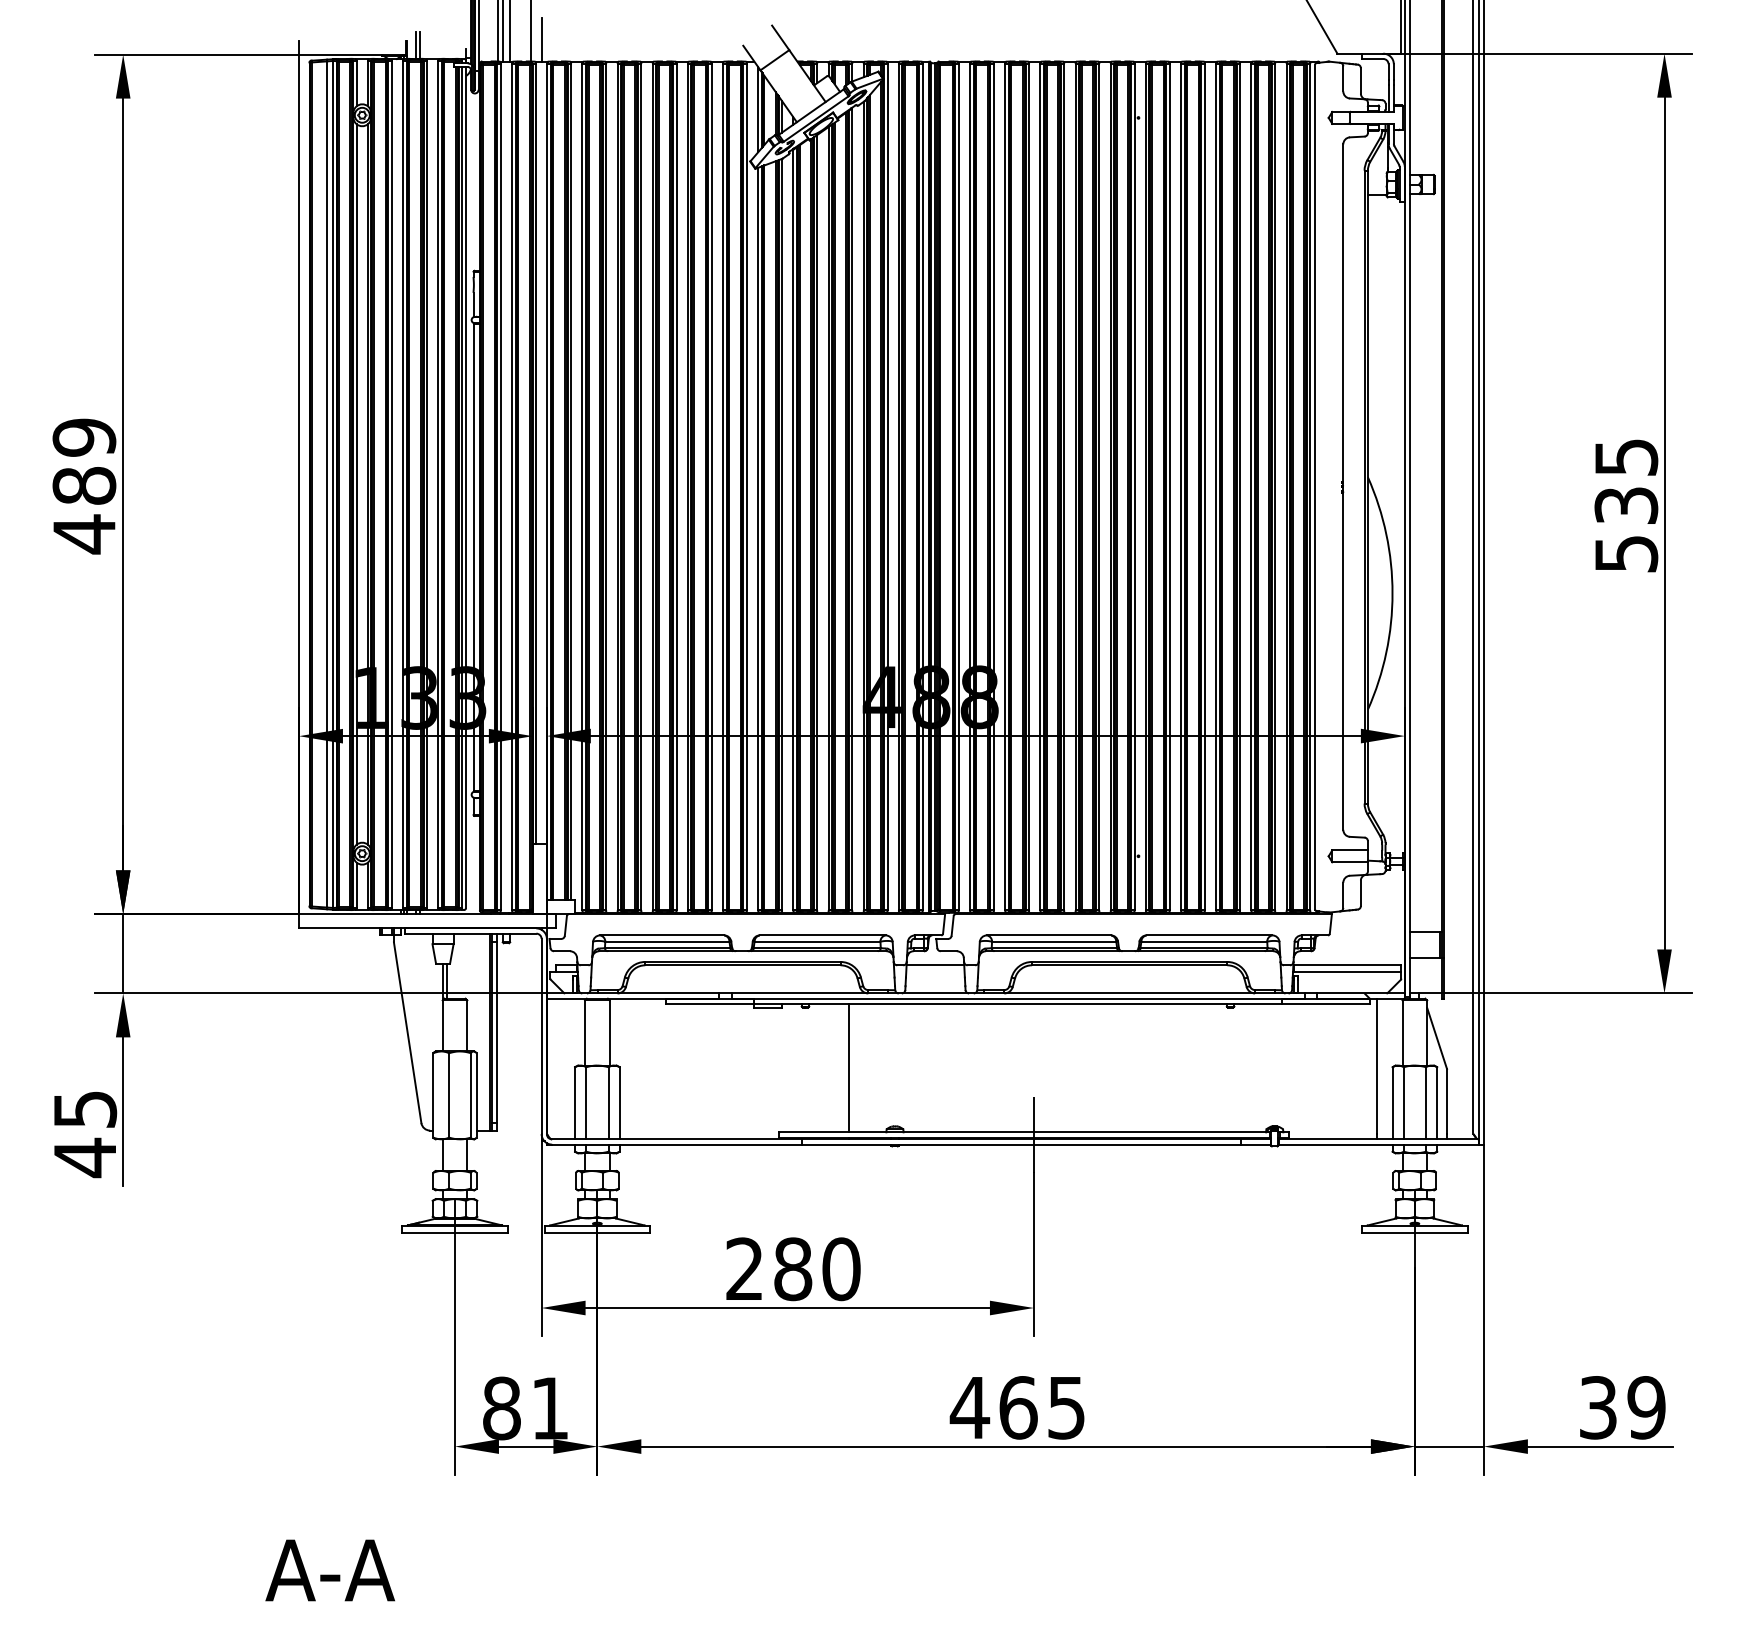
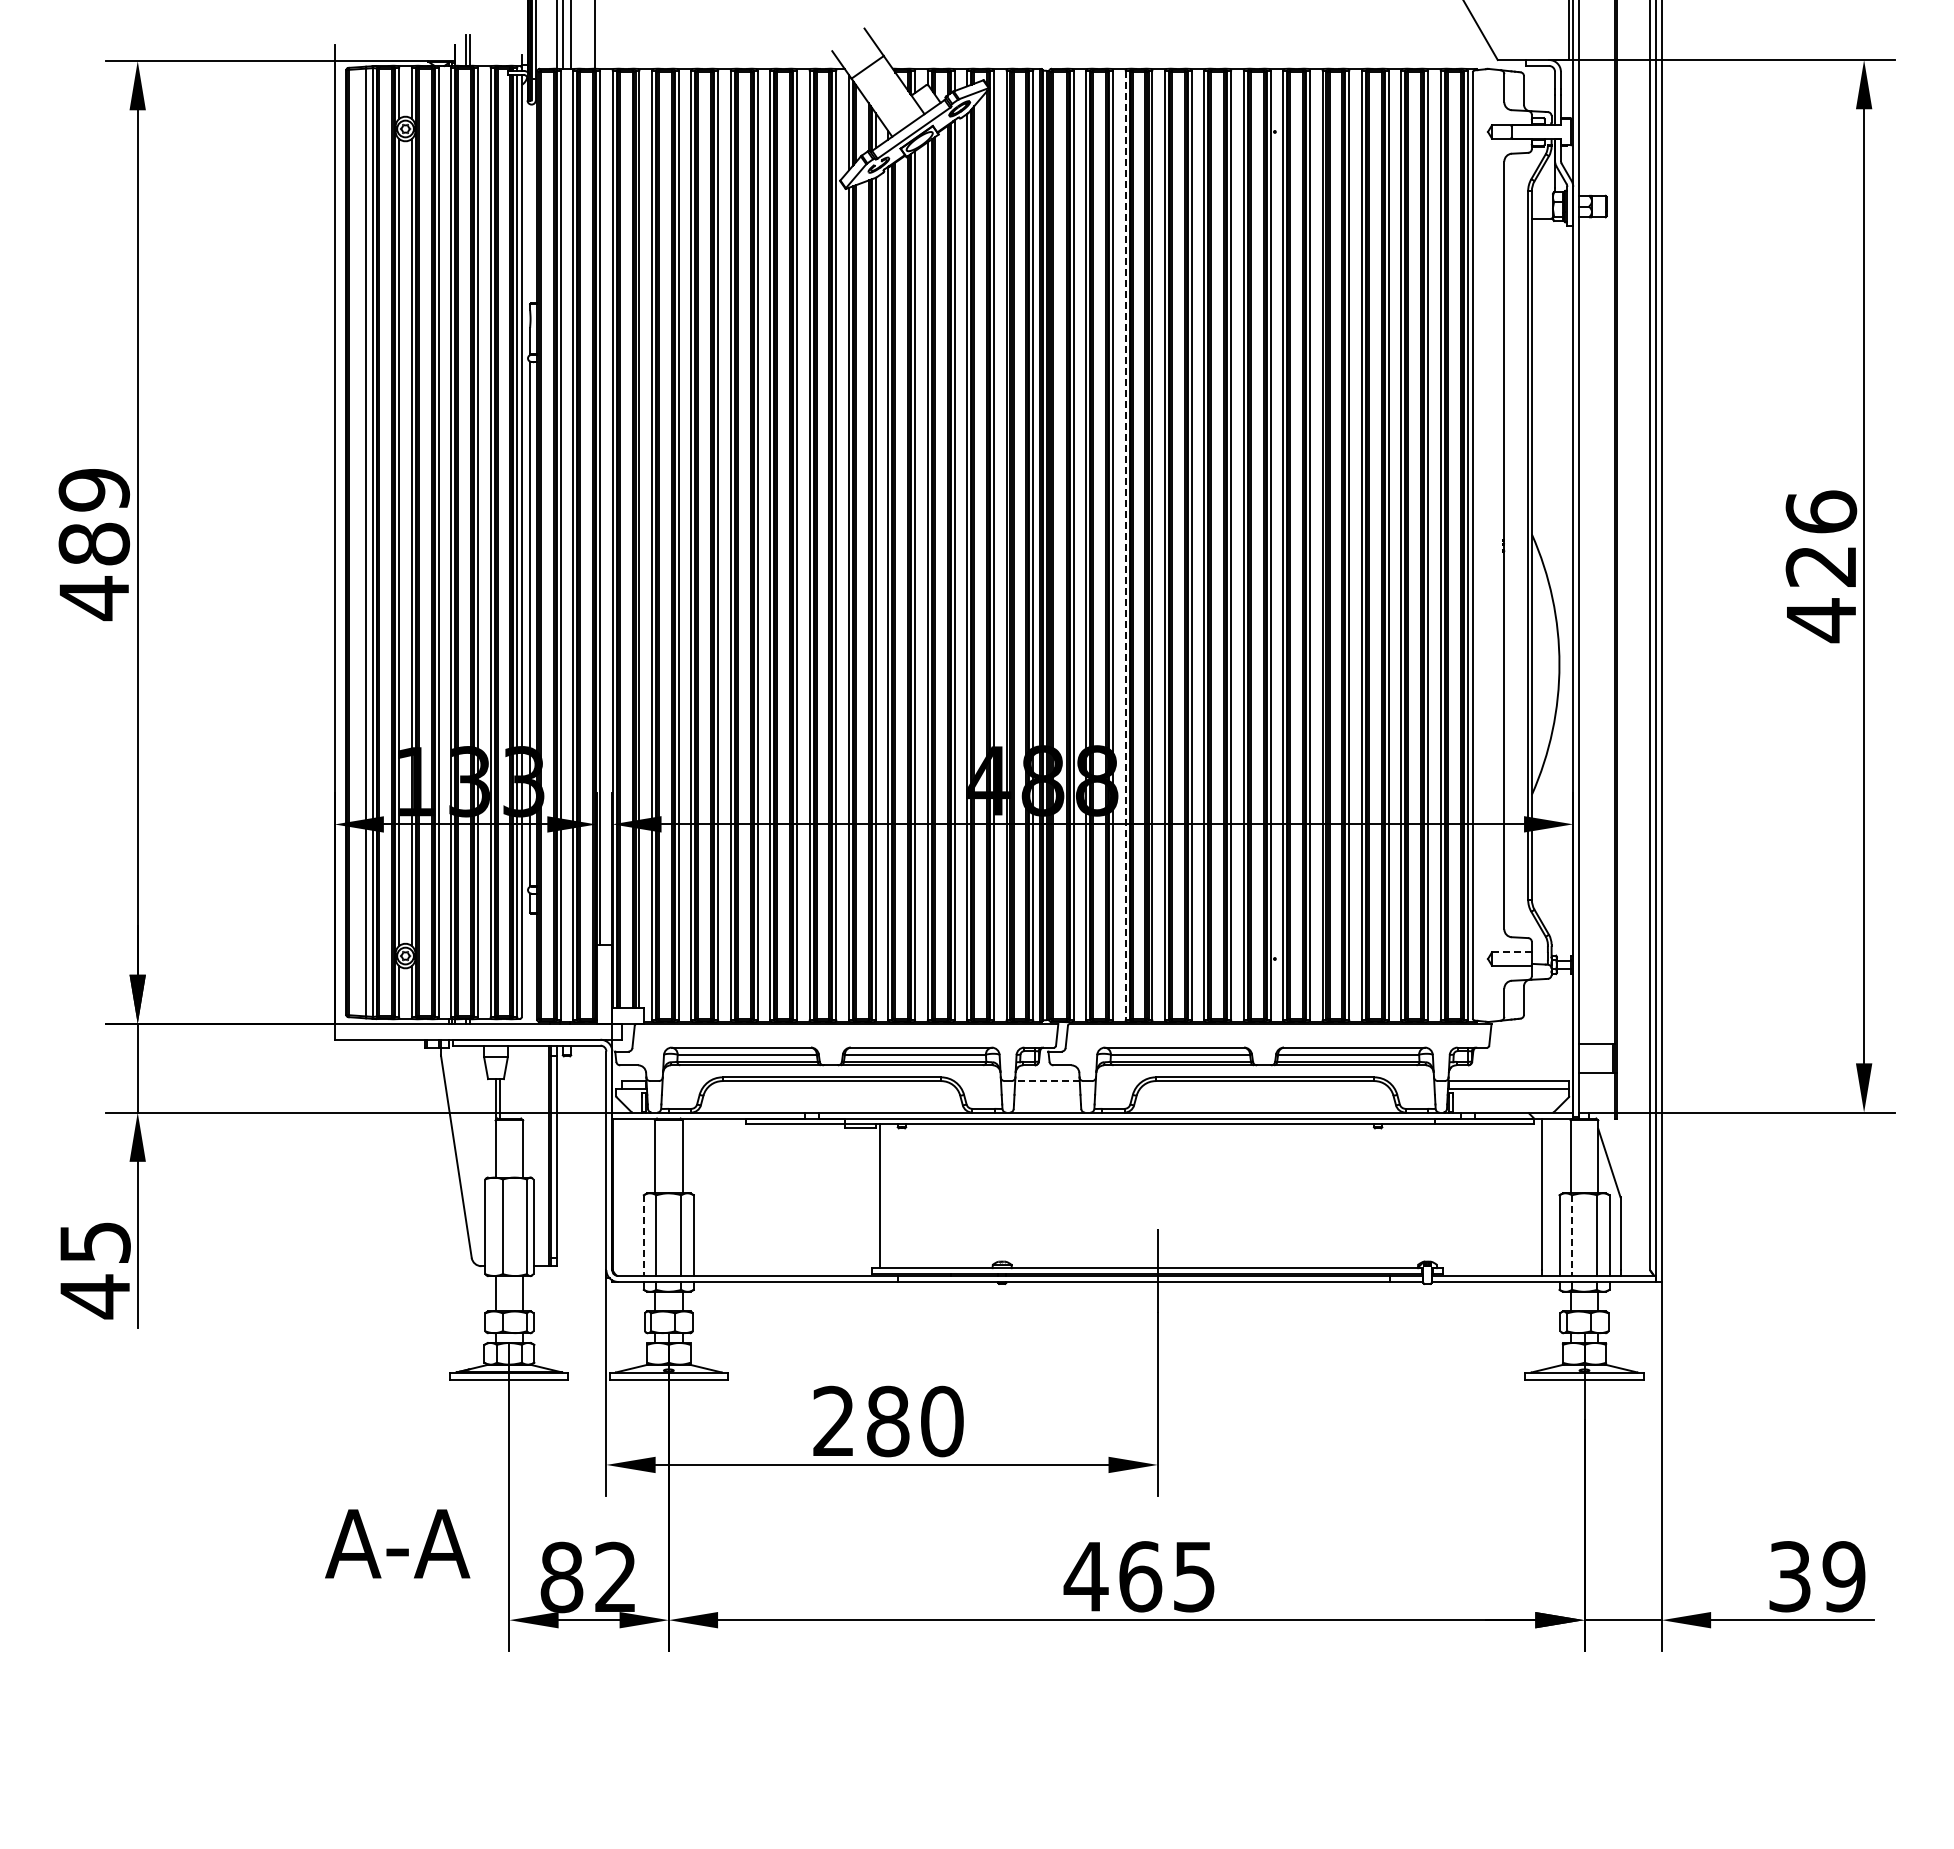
line: (541, 38) -> (606, 43), removed
line: (1005, 487) -> (1125, 545), solid -> dashed
text: (1626, 505) -> (1821, 566), 535 -> 426
line: (1349, 850) -> (1511, 952), solid -> dashed
line: (934, 965) -> (1046, 1081), solid -> dashed
line: (849, 1068) -> (880, 1196), moved
line: (574, 1104) -> (643, 1236), solid -> dashed
line: (1404, 1104) -> (1572, 1236), solid -> dashed
text: (549, 1407) -> (615, 1576), 81 -> 82
text: (330, 1570) -> (397, 1543), moved

